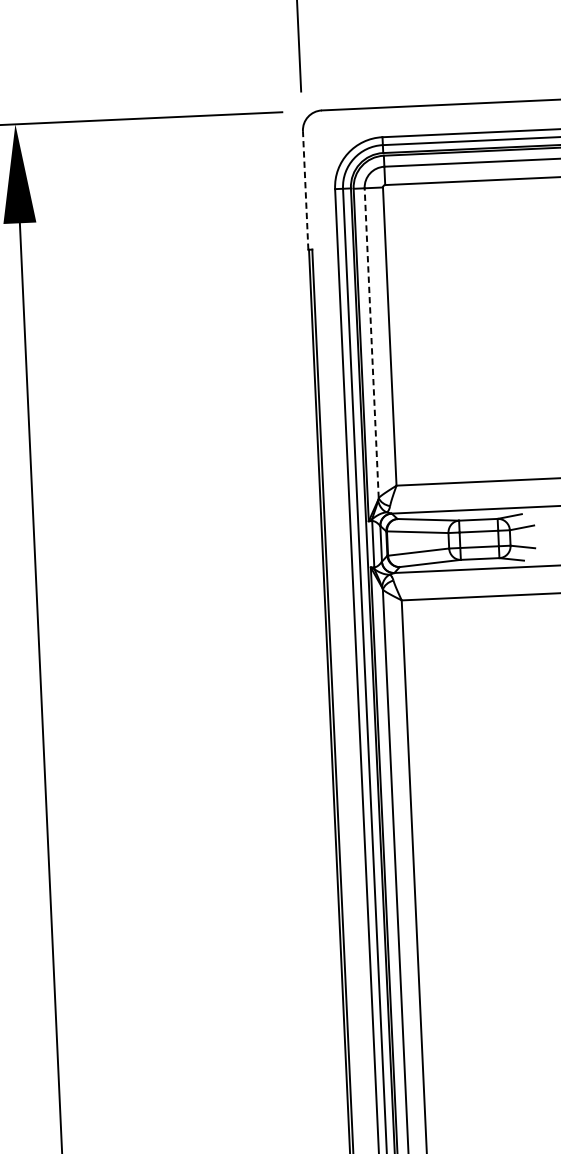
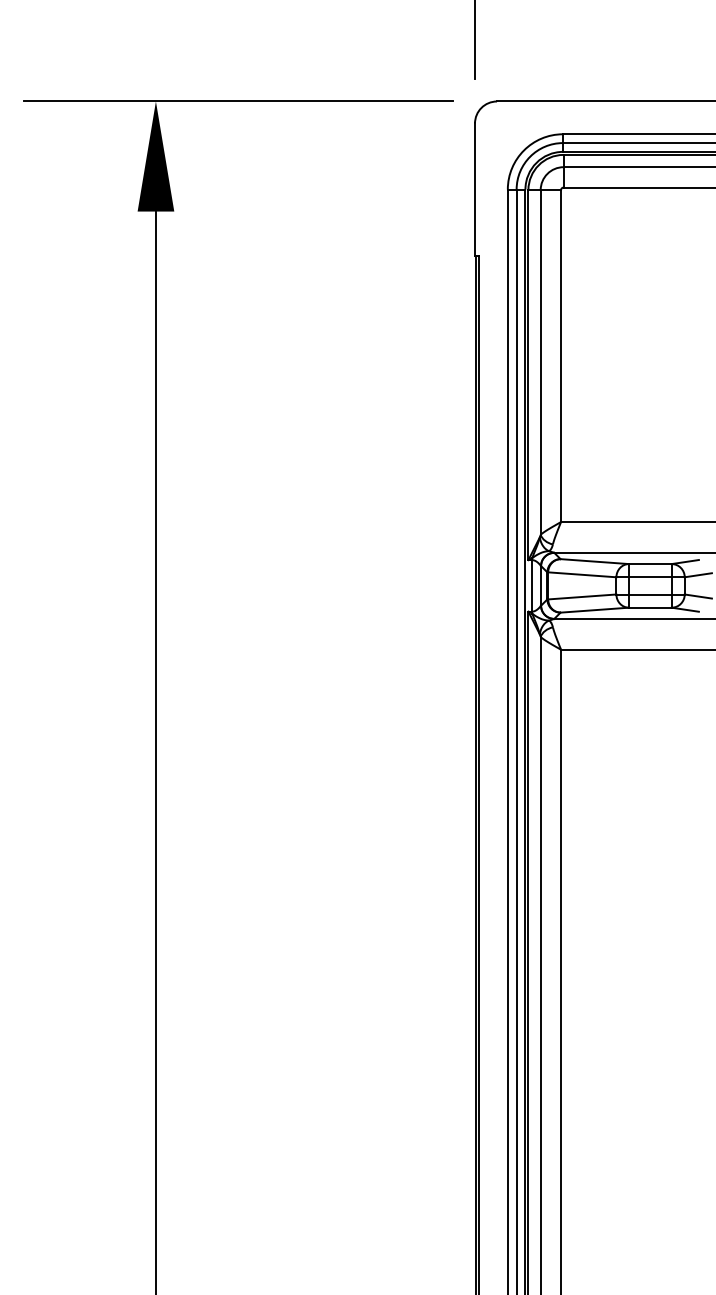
line: (306, 190) -> (475, 189), dashed -> solid
line: (371, 342) -> (540, 361), dashed -> solid

